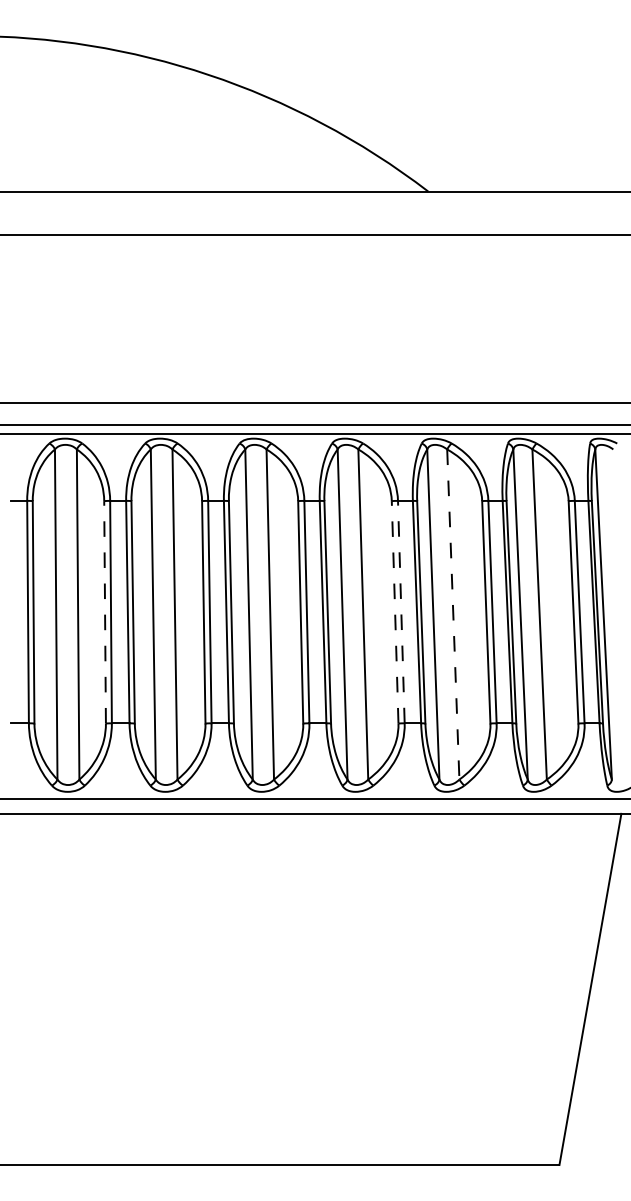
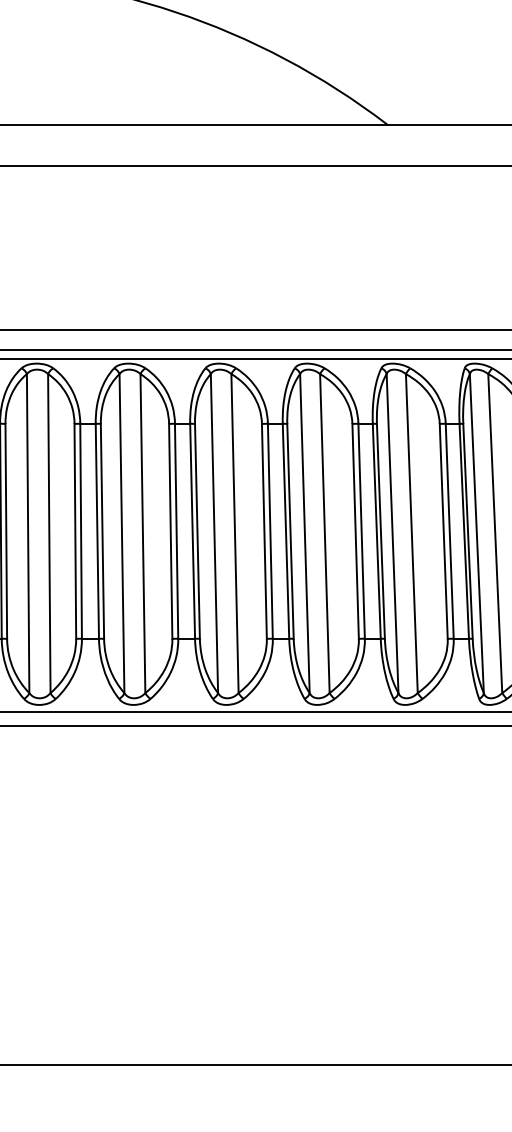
line: (105, 611) -> (75, 530), dashed -> solid
line: (395, 611) -> (355, 530), dashed -> solid
line: (401, 611) -> (361, 530), dashed -> solid
line: (453, 615) -> (412, 534), dashed -> solid

